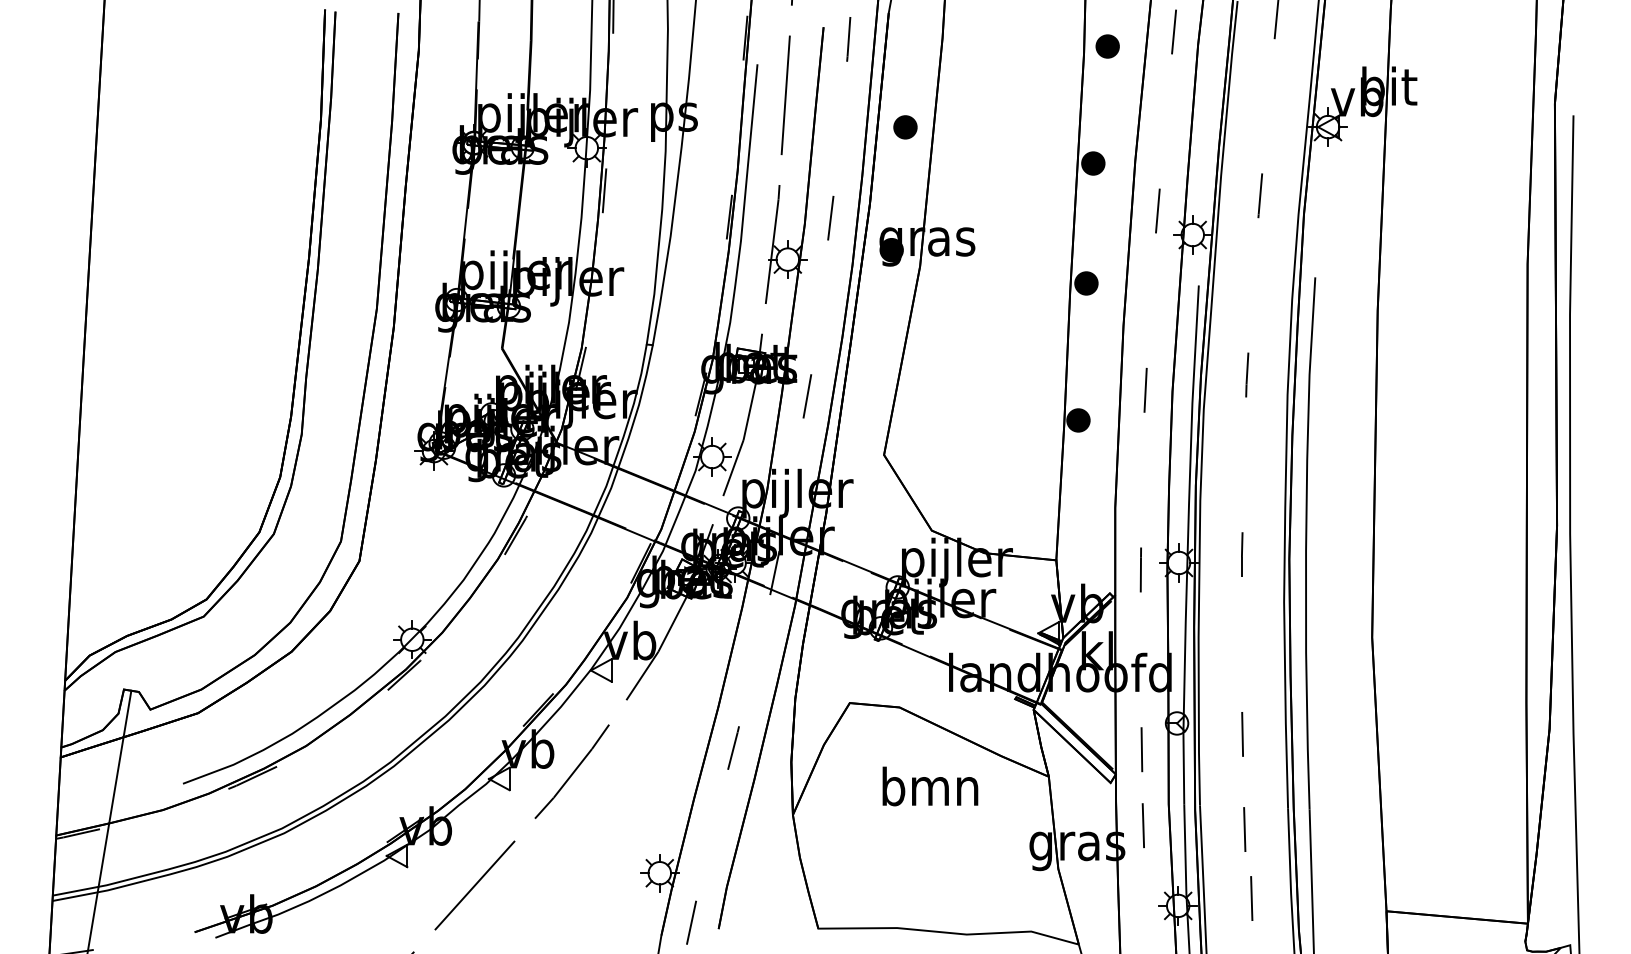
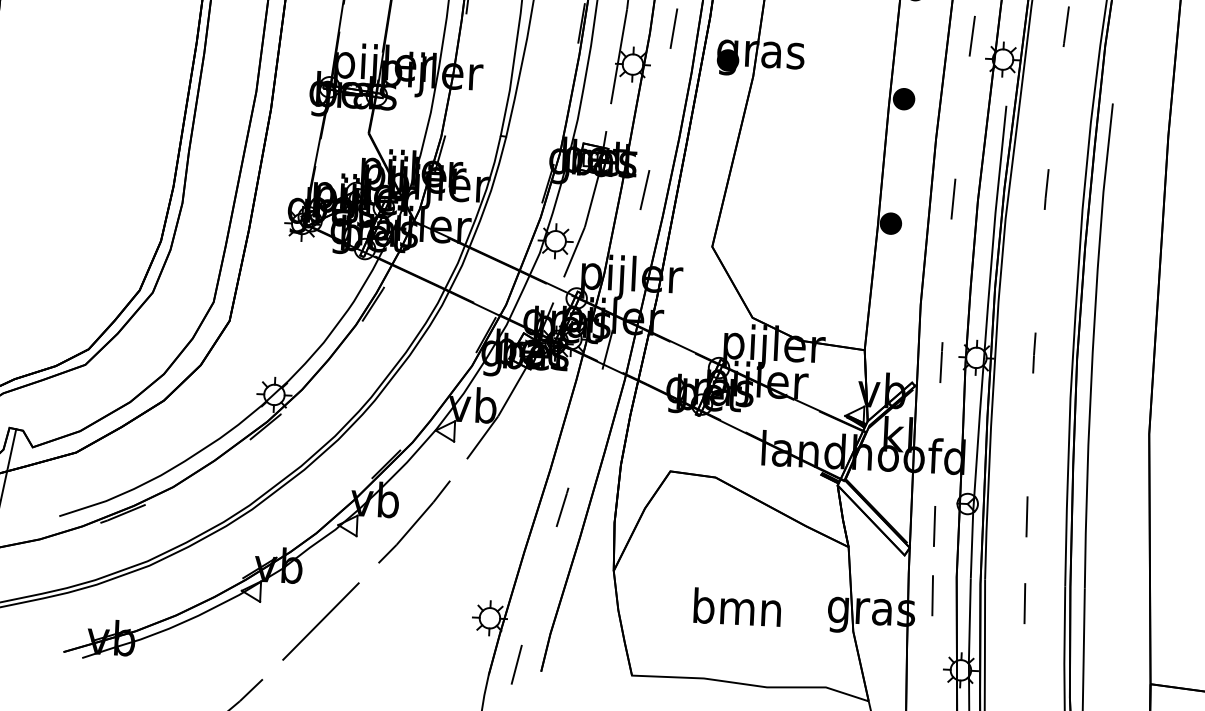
text: (930, 786) -> (737, 607), moved
line: (1251, 898) -> (1028, 666), removed

